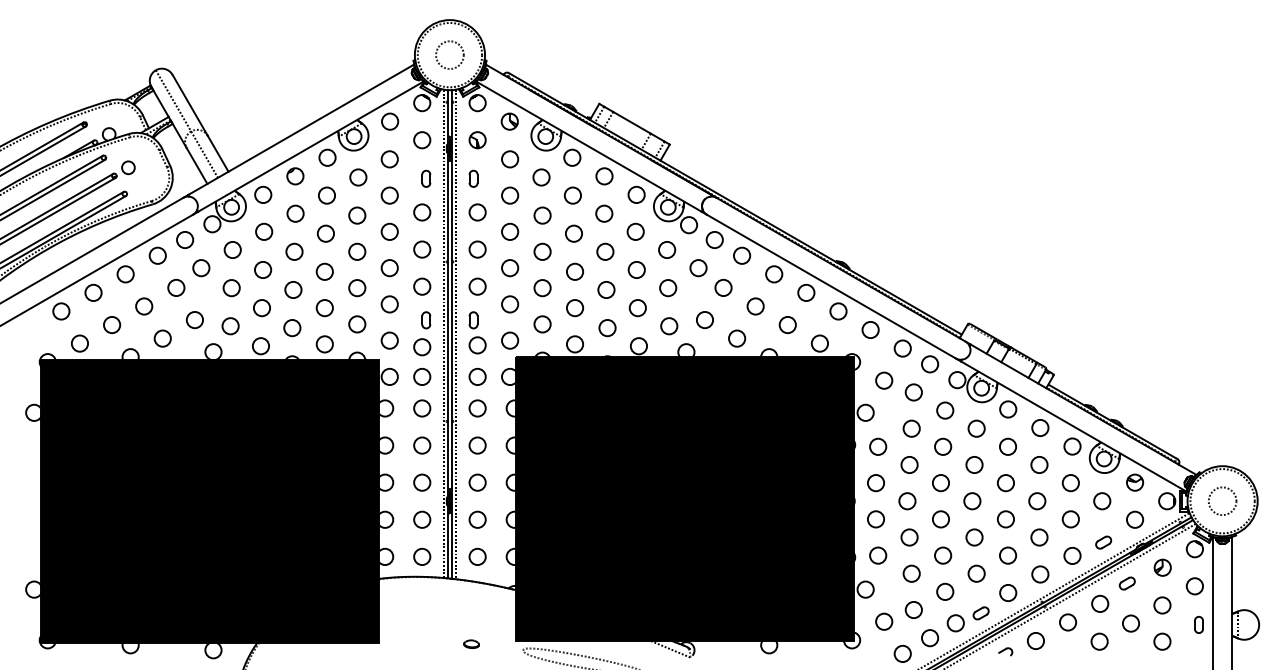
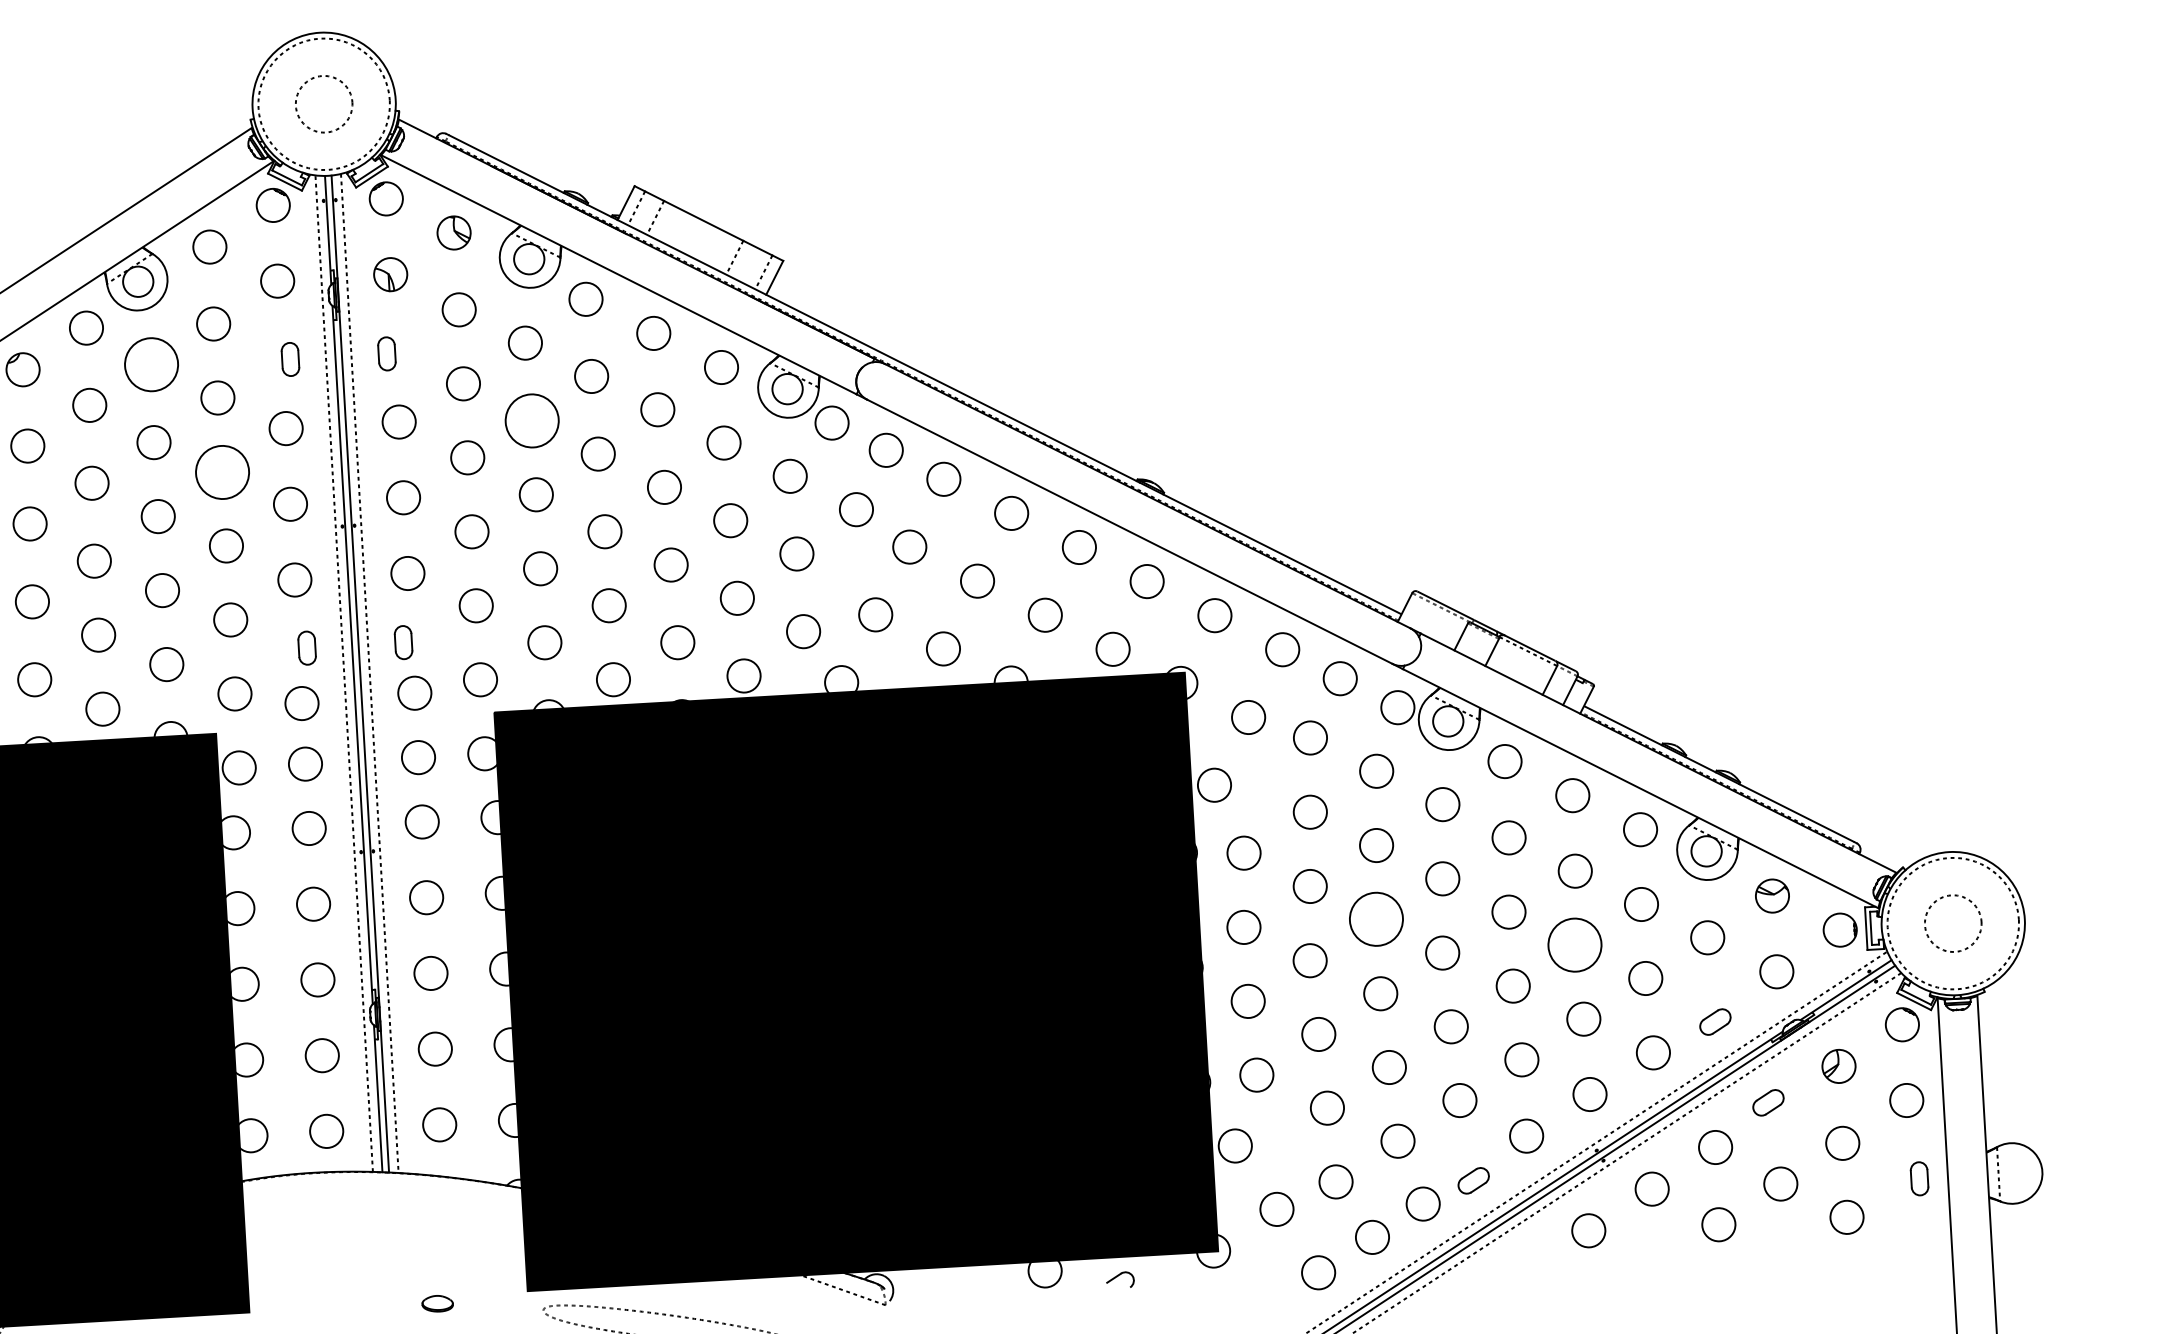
circle: (358, 177) -> (151, 364), size x1.6
circle: (542, 215) -> (531, 420), size x1.6
circle: (389, 231) -> (221, 471), size x1.6
circle: (940, 483) -> (1375, 920), size x1.6
circle: (1037, 501) -> (1575, 945), size x1.6
part: (1005, 651) -> (1119, 1279), moved

